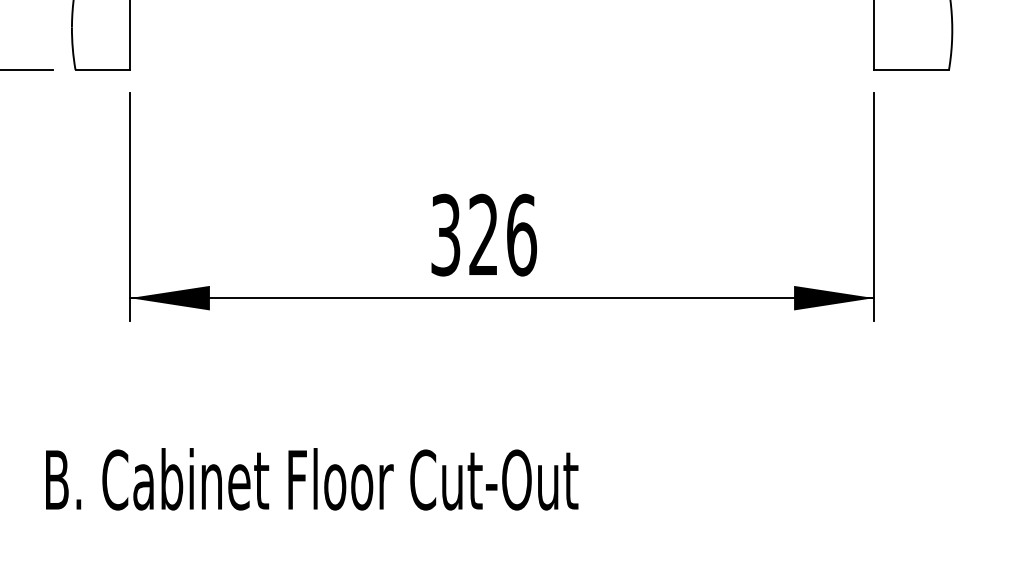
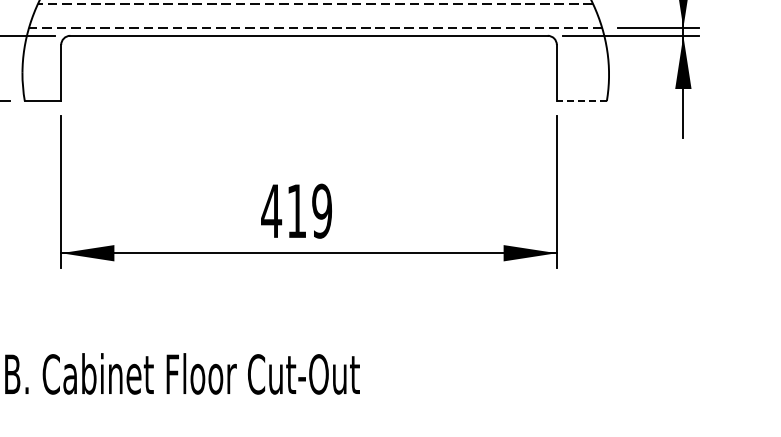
line: (910, 70) -> (581, 101), solid -> dashed
text: (483, 234) -> (296, 210), 326 -> 419

